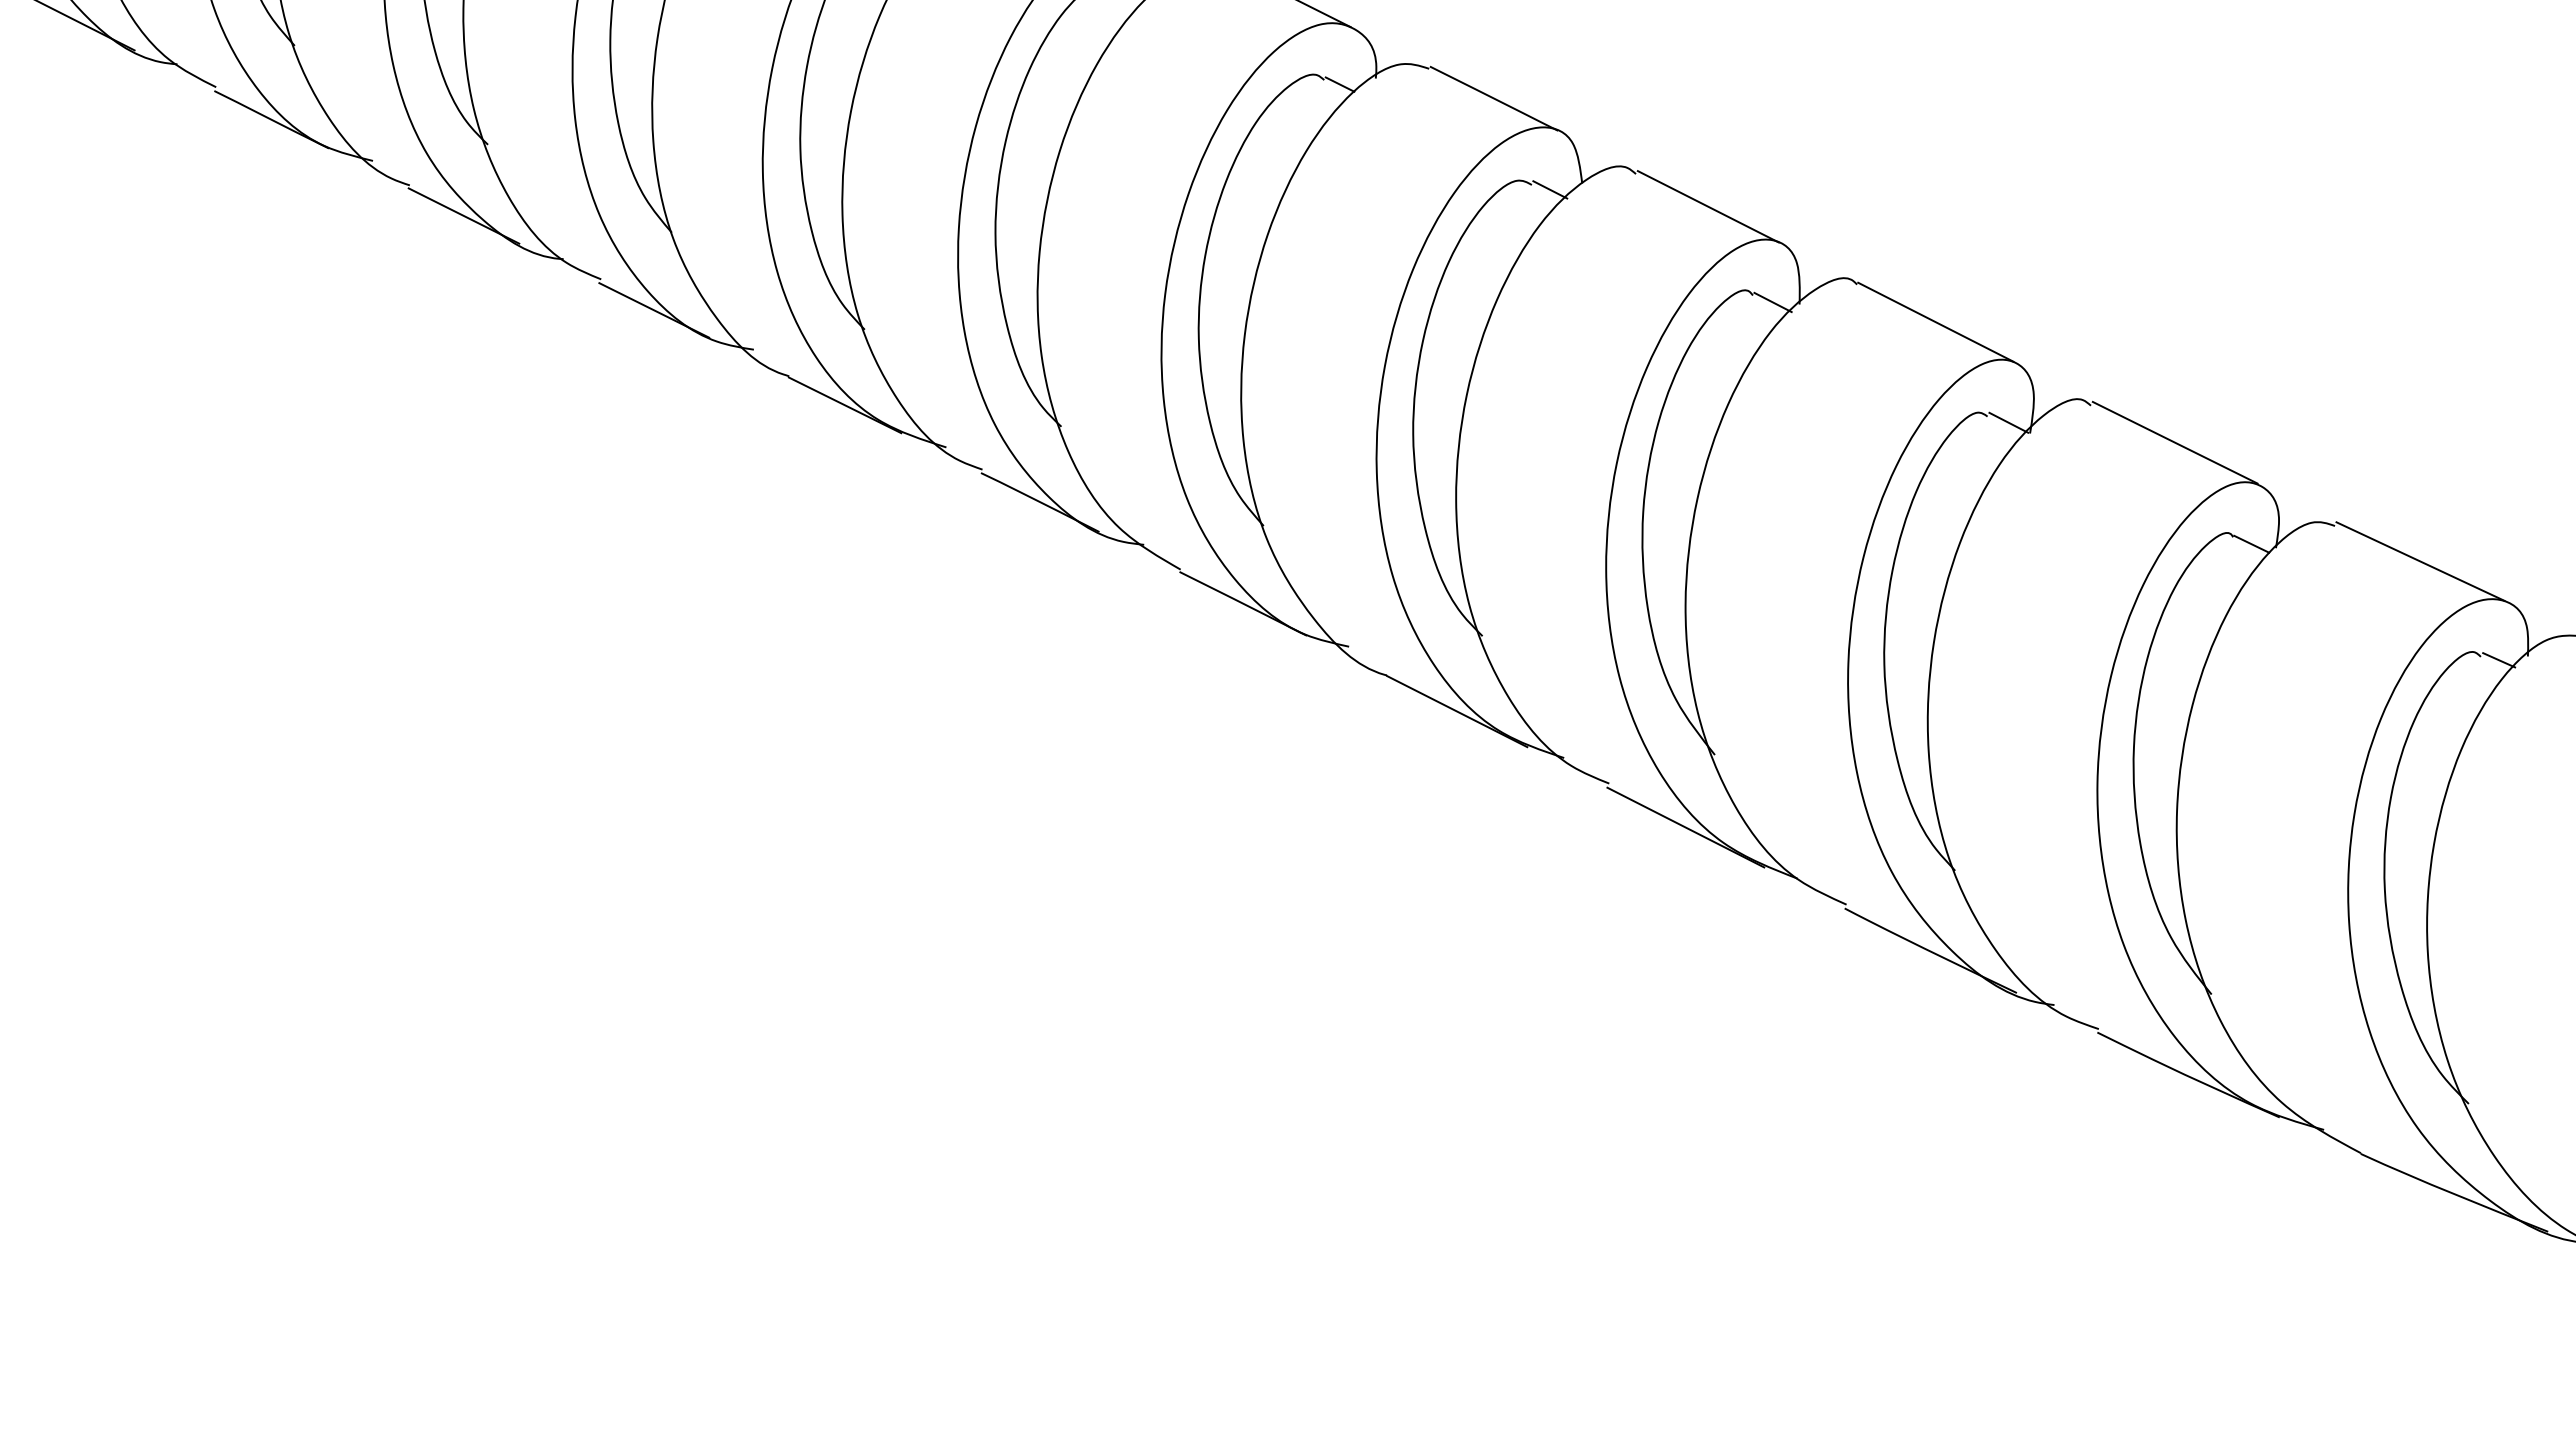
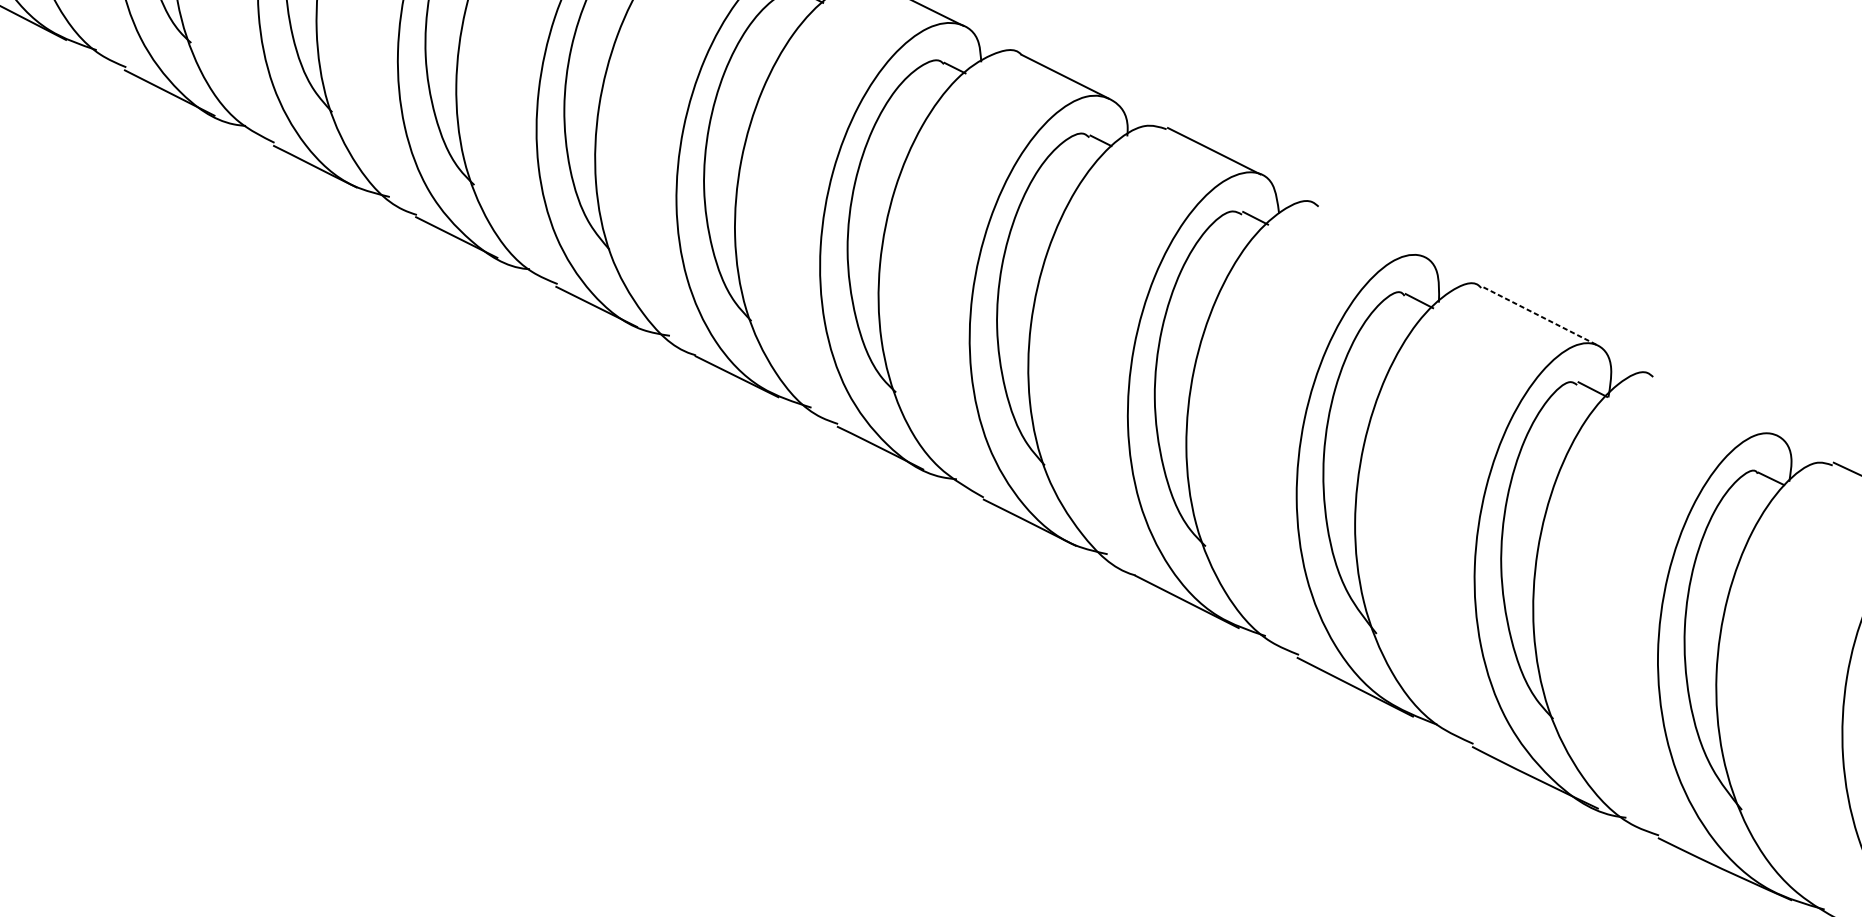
line: (1707, 206) -> (1371, 230), removed
line: (1935, 322) -> (1538, 315), solid -> dashed
line: (2174, 442) -> (1714, 404), removed

